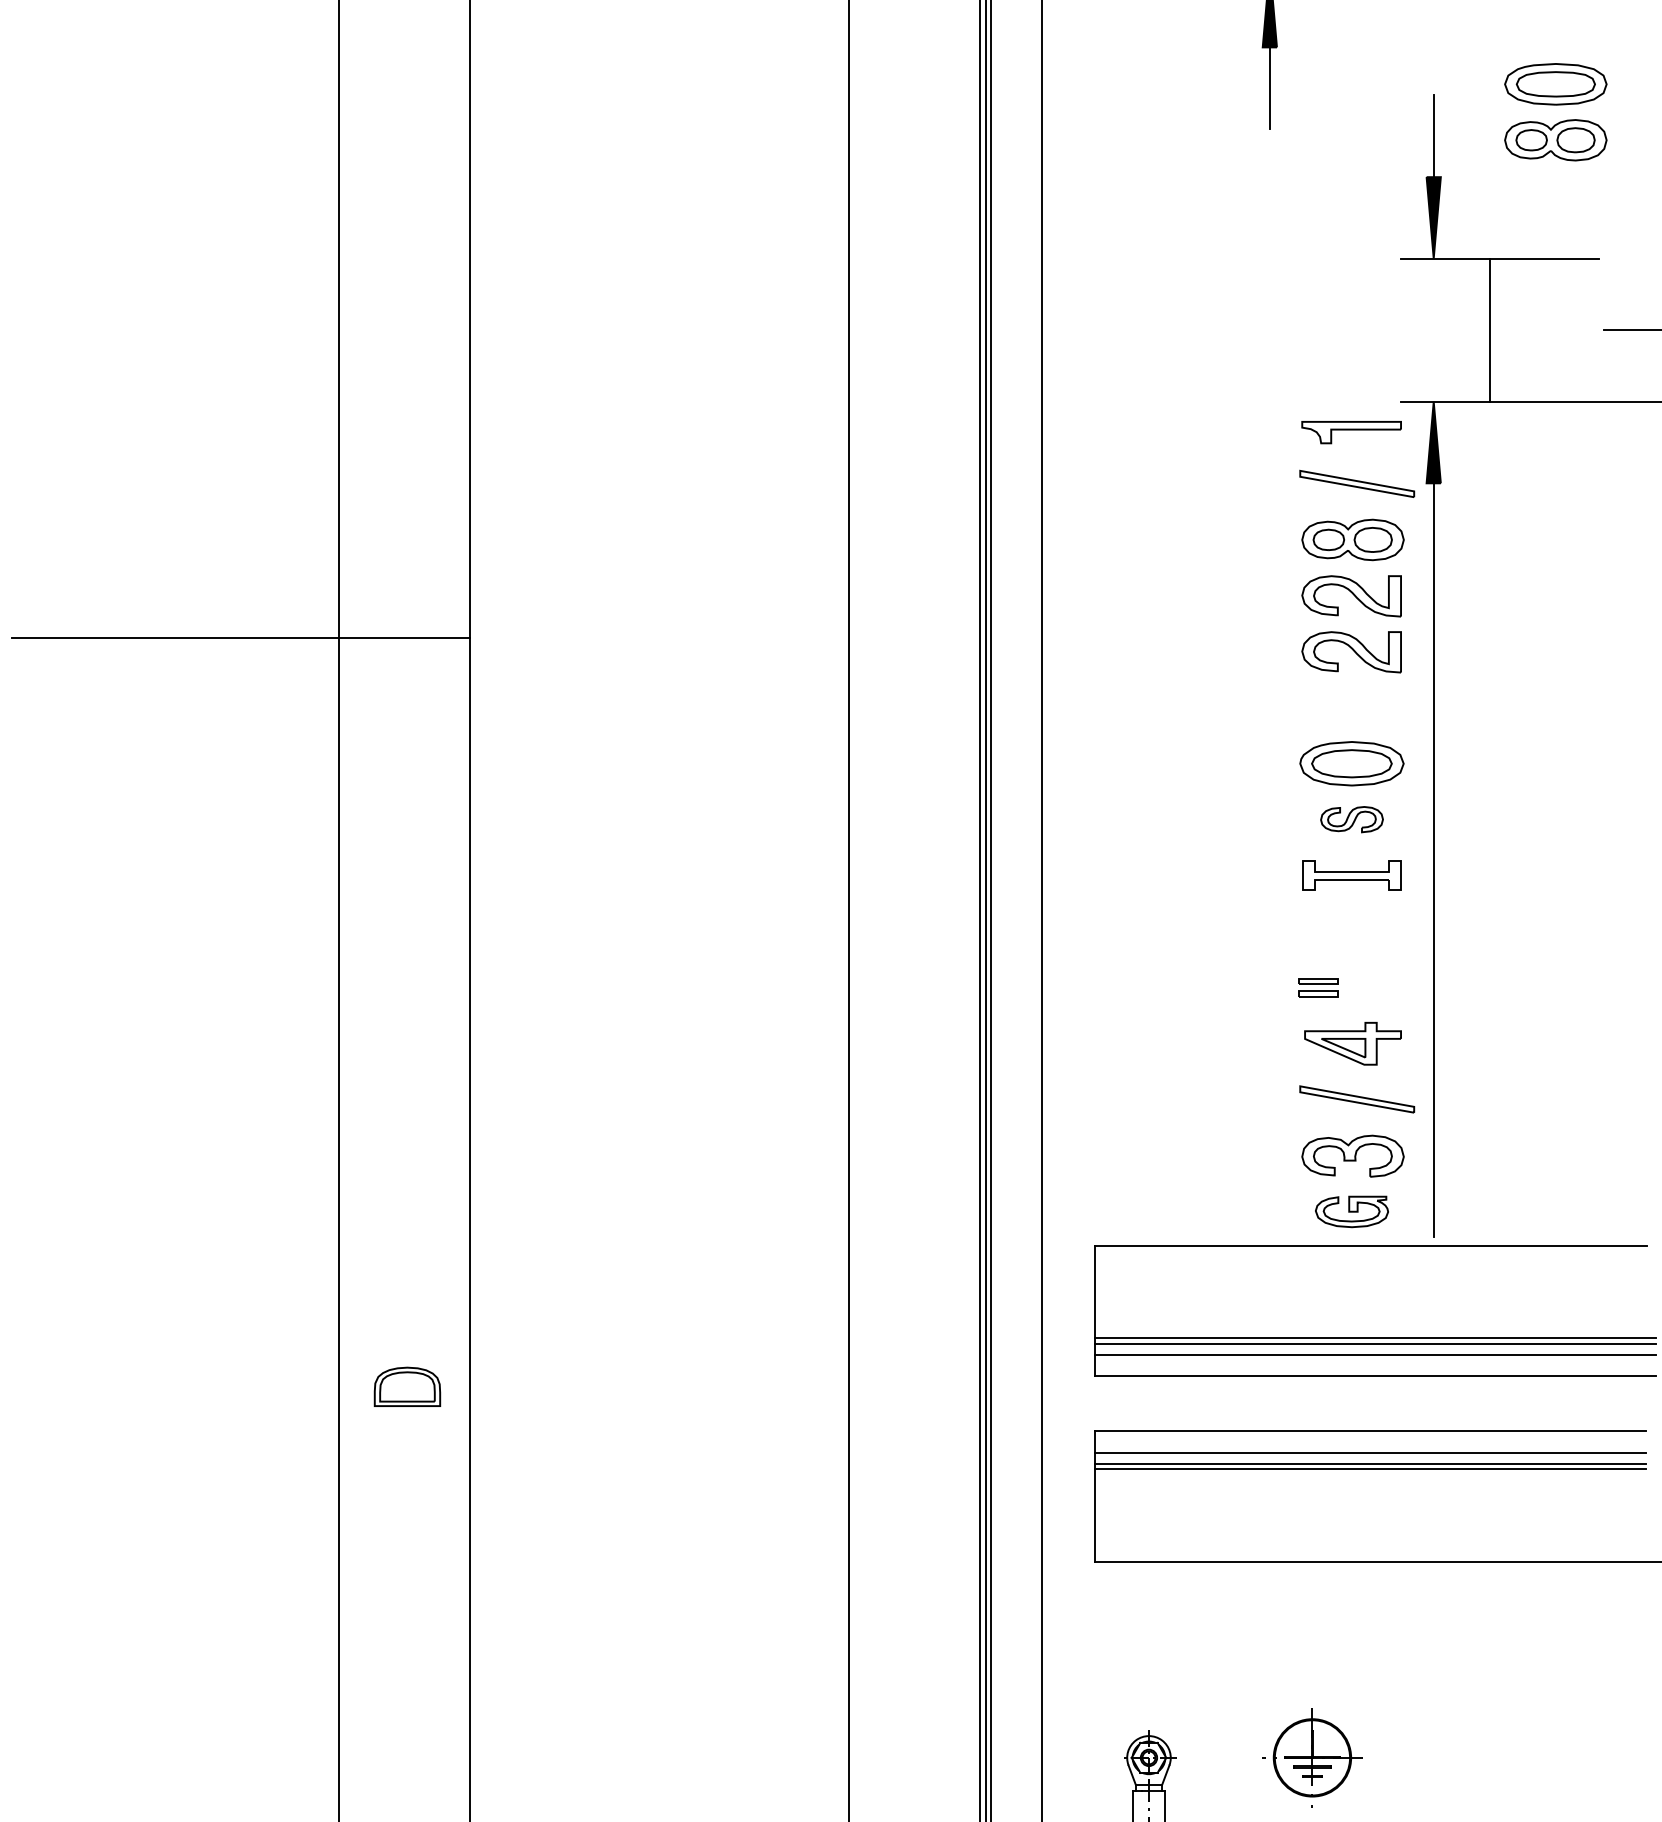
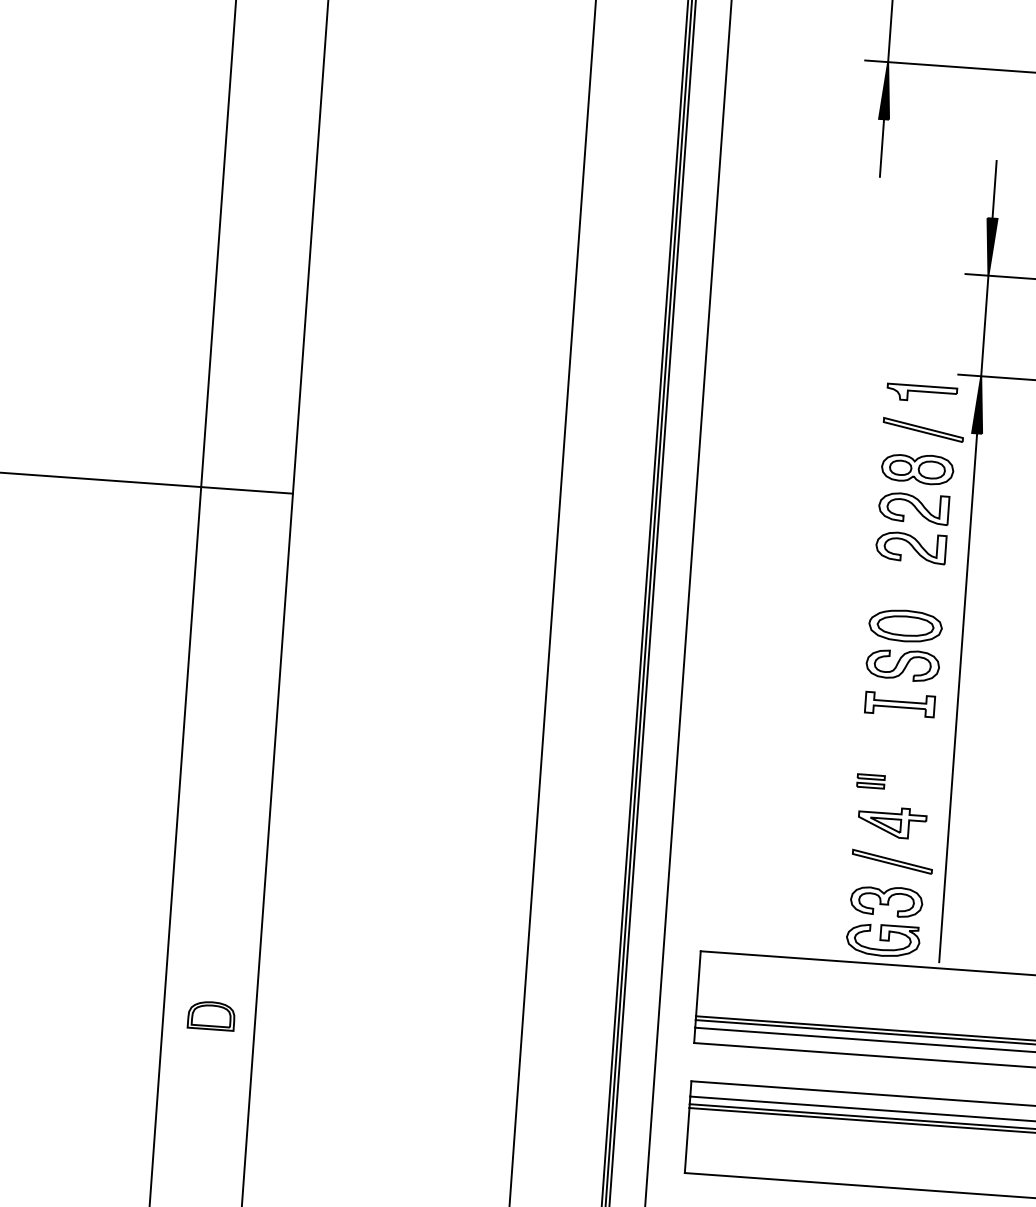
line: (1489, 329) -> (984, 325), moved
part: (1351, 819) -> (902, 665), size x1.67
part: (1351, 1211) -> (882, 940), size x1.43

